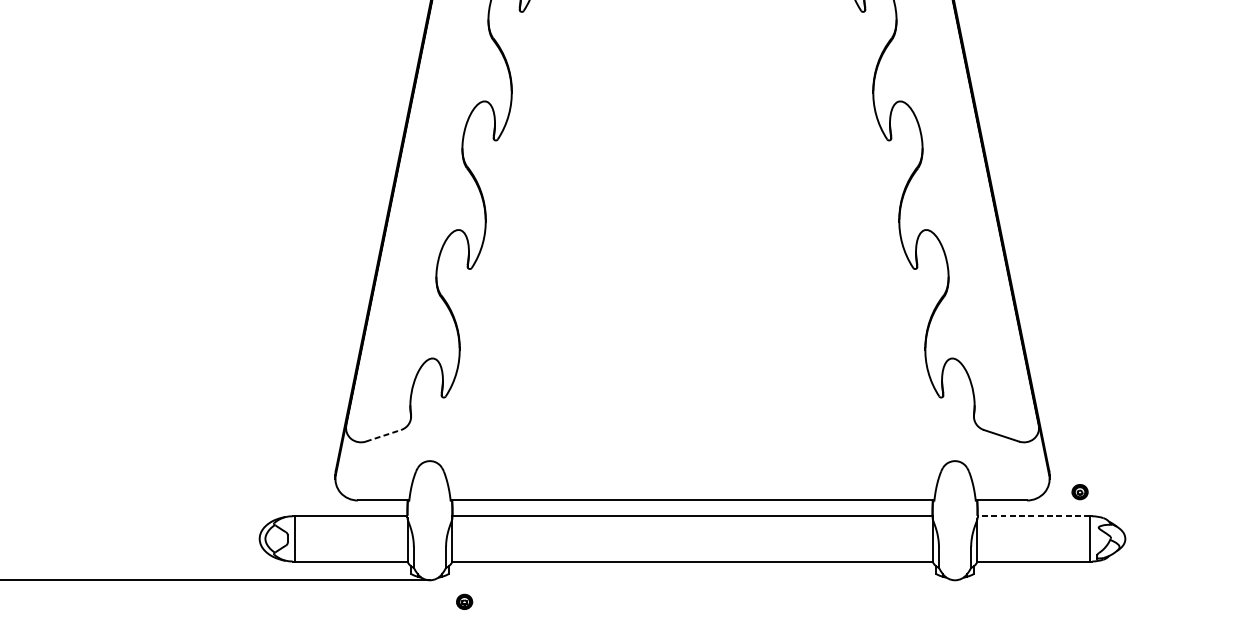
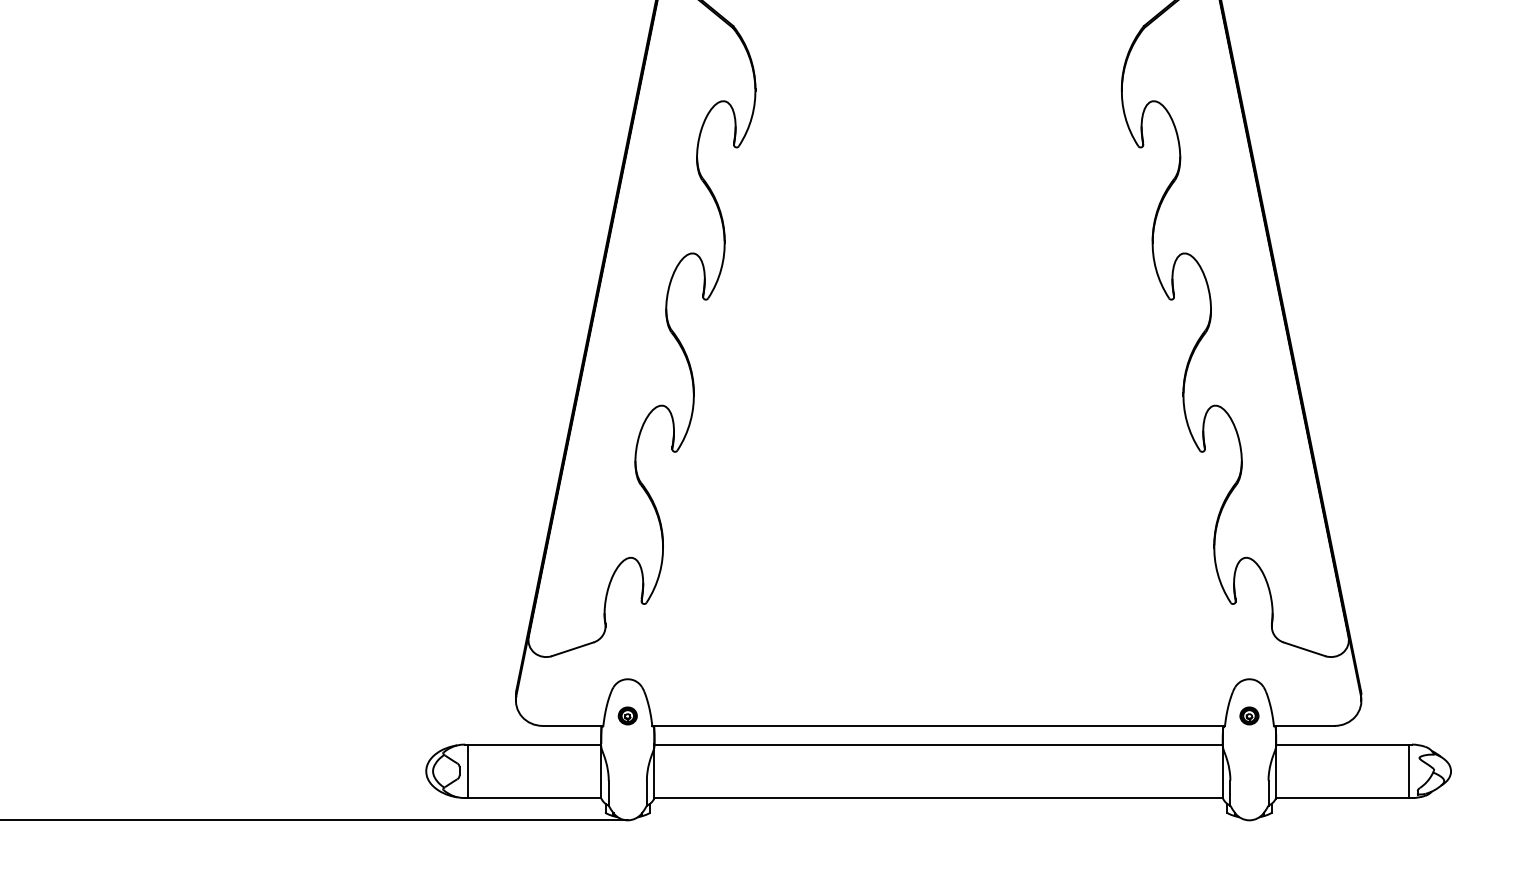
line: (383, 435) -> (572, 649), dashed -> solid
part: (1080, 491) -> (1249, 715), moved
line: (1033, 516) -> (1342, 744), dashed -> solid
part: (464, 601) -> (627, 715), moved

